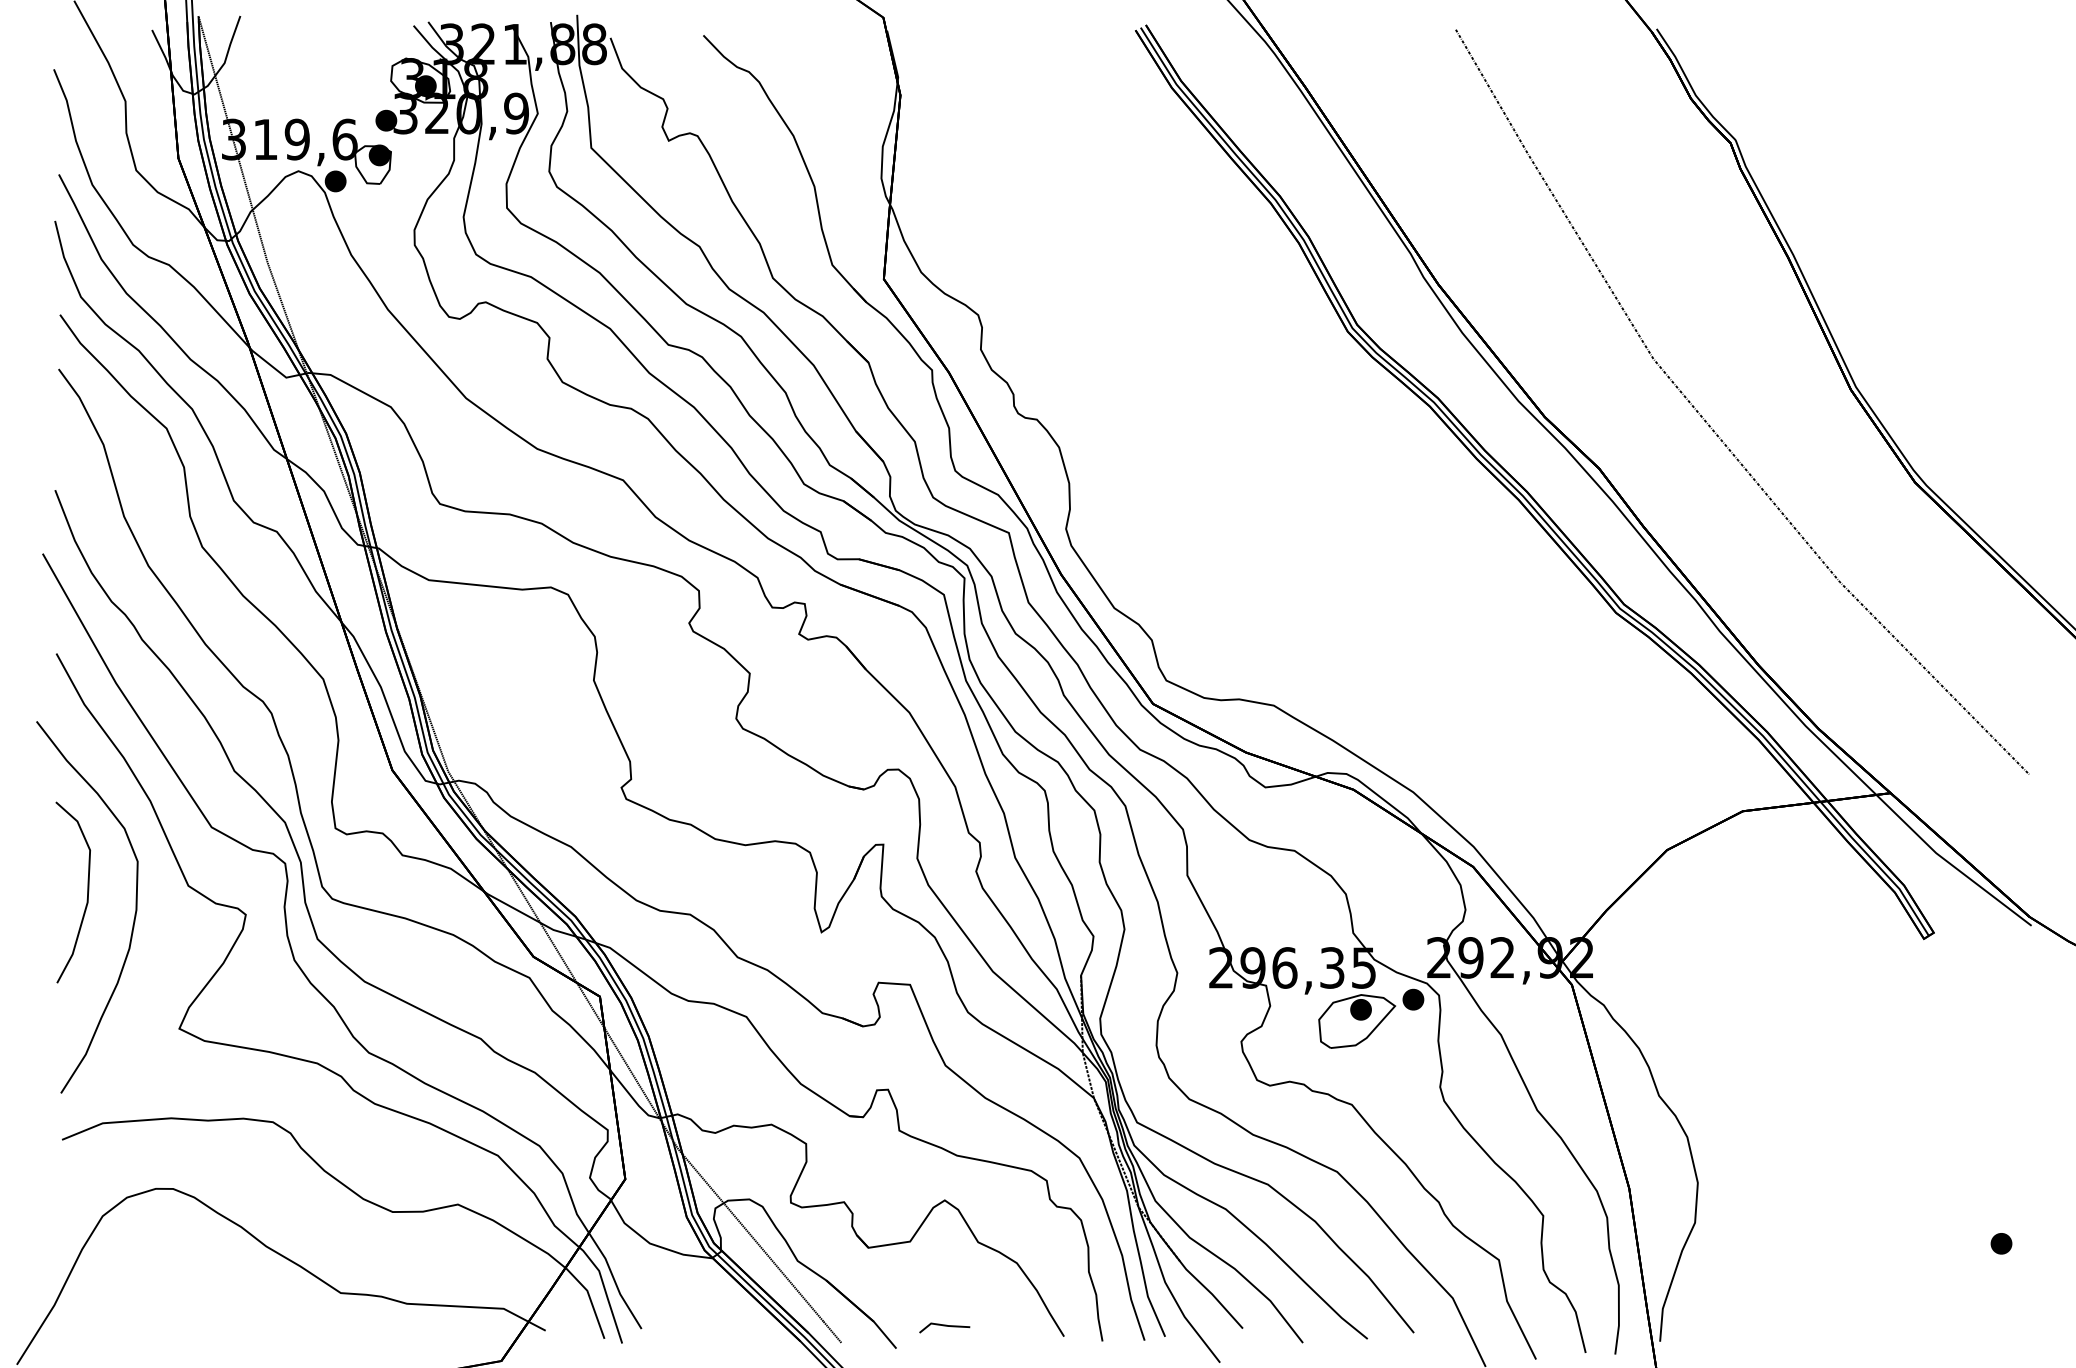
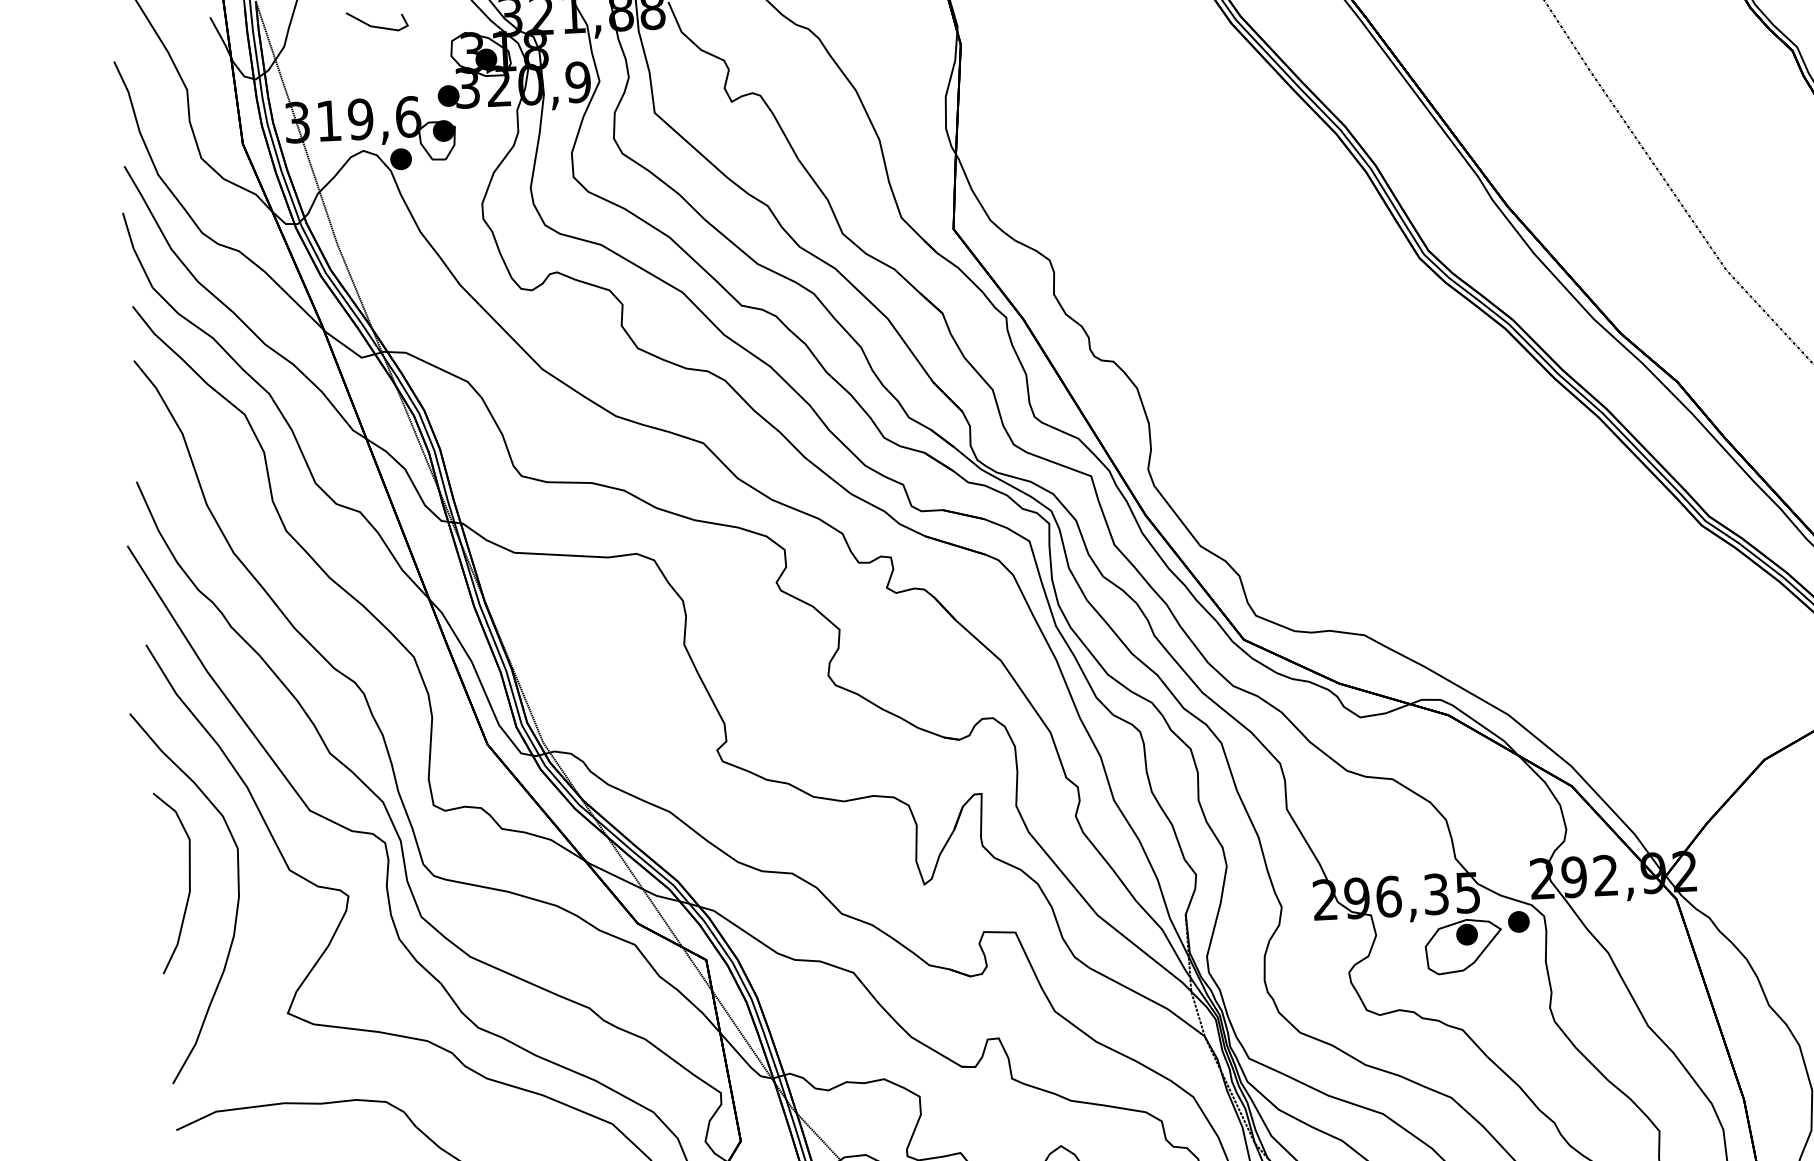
line: (315, 46) -> (374, 25), added

